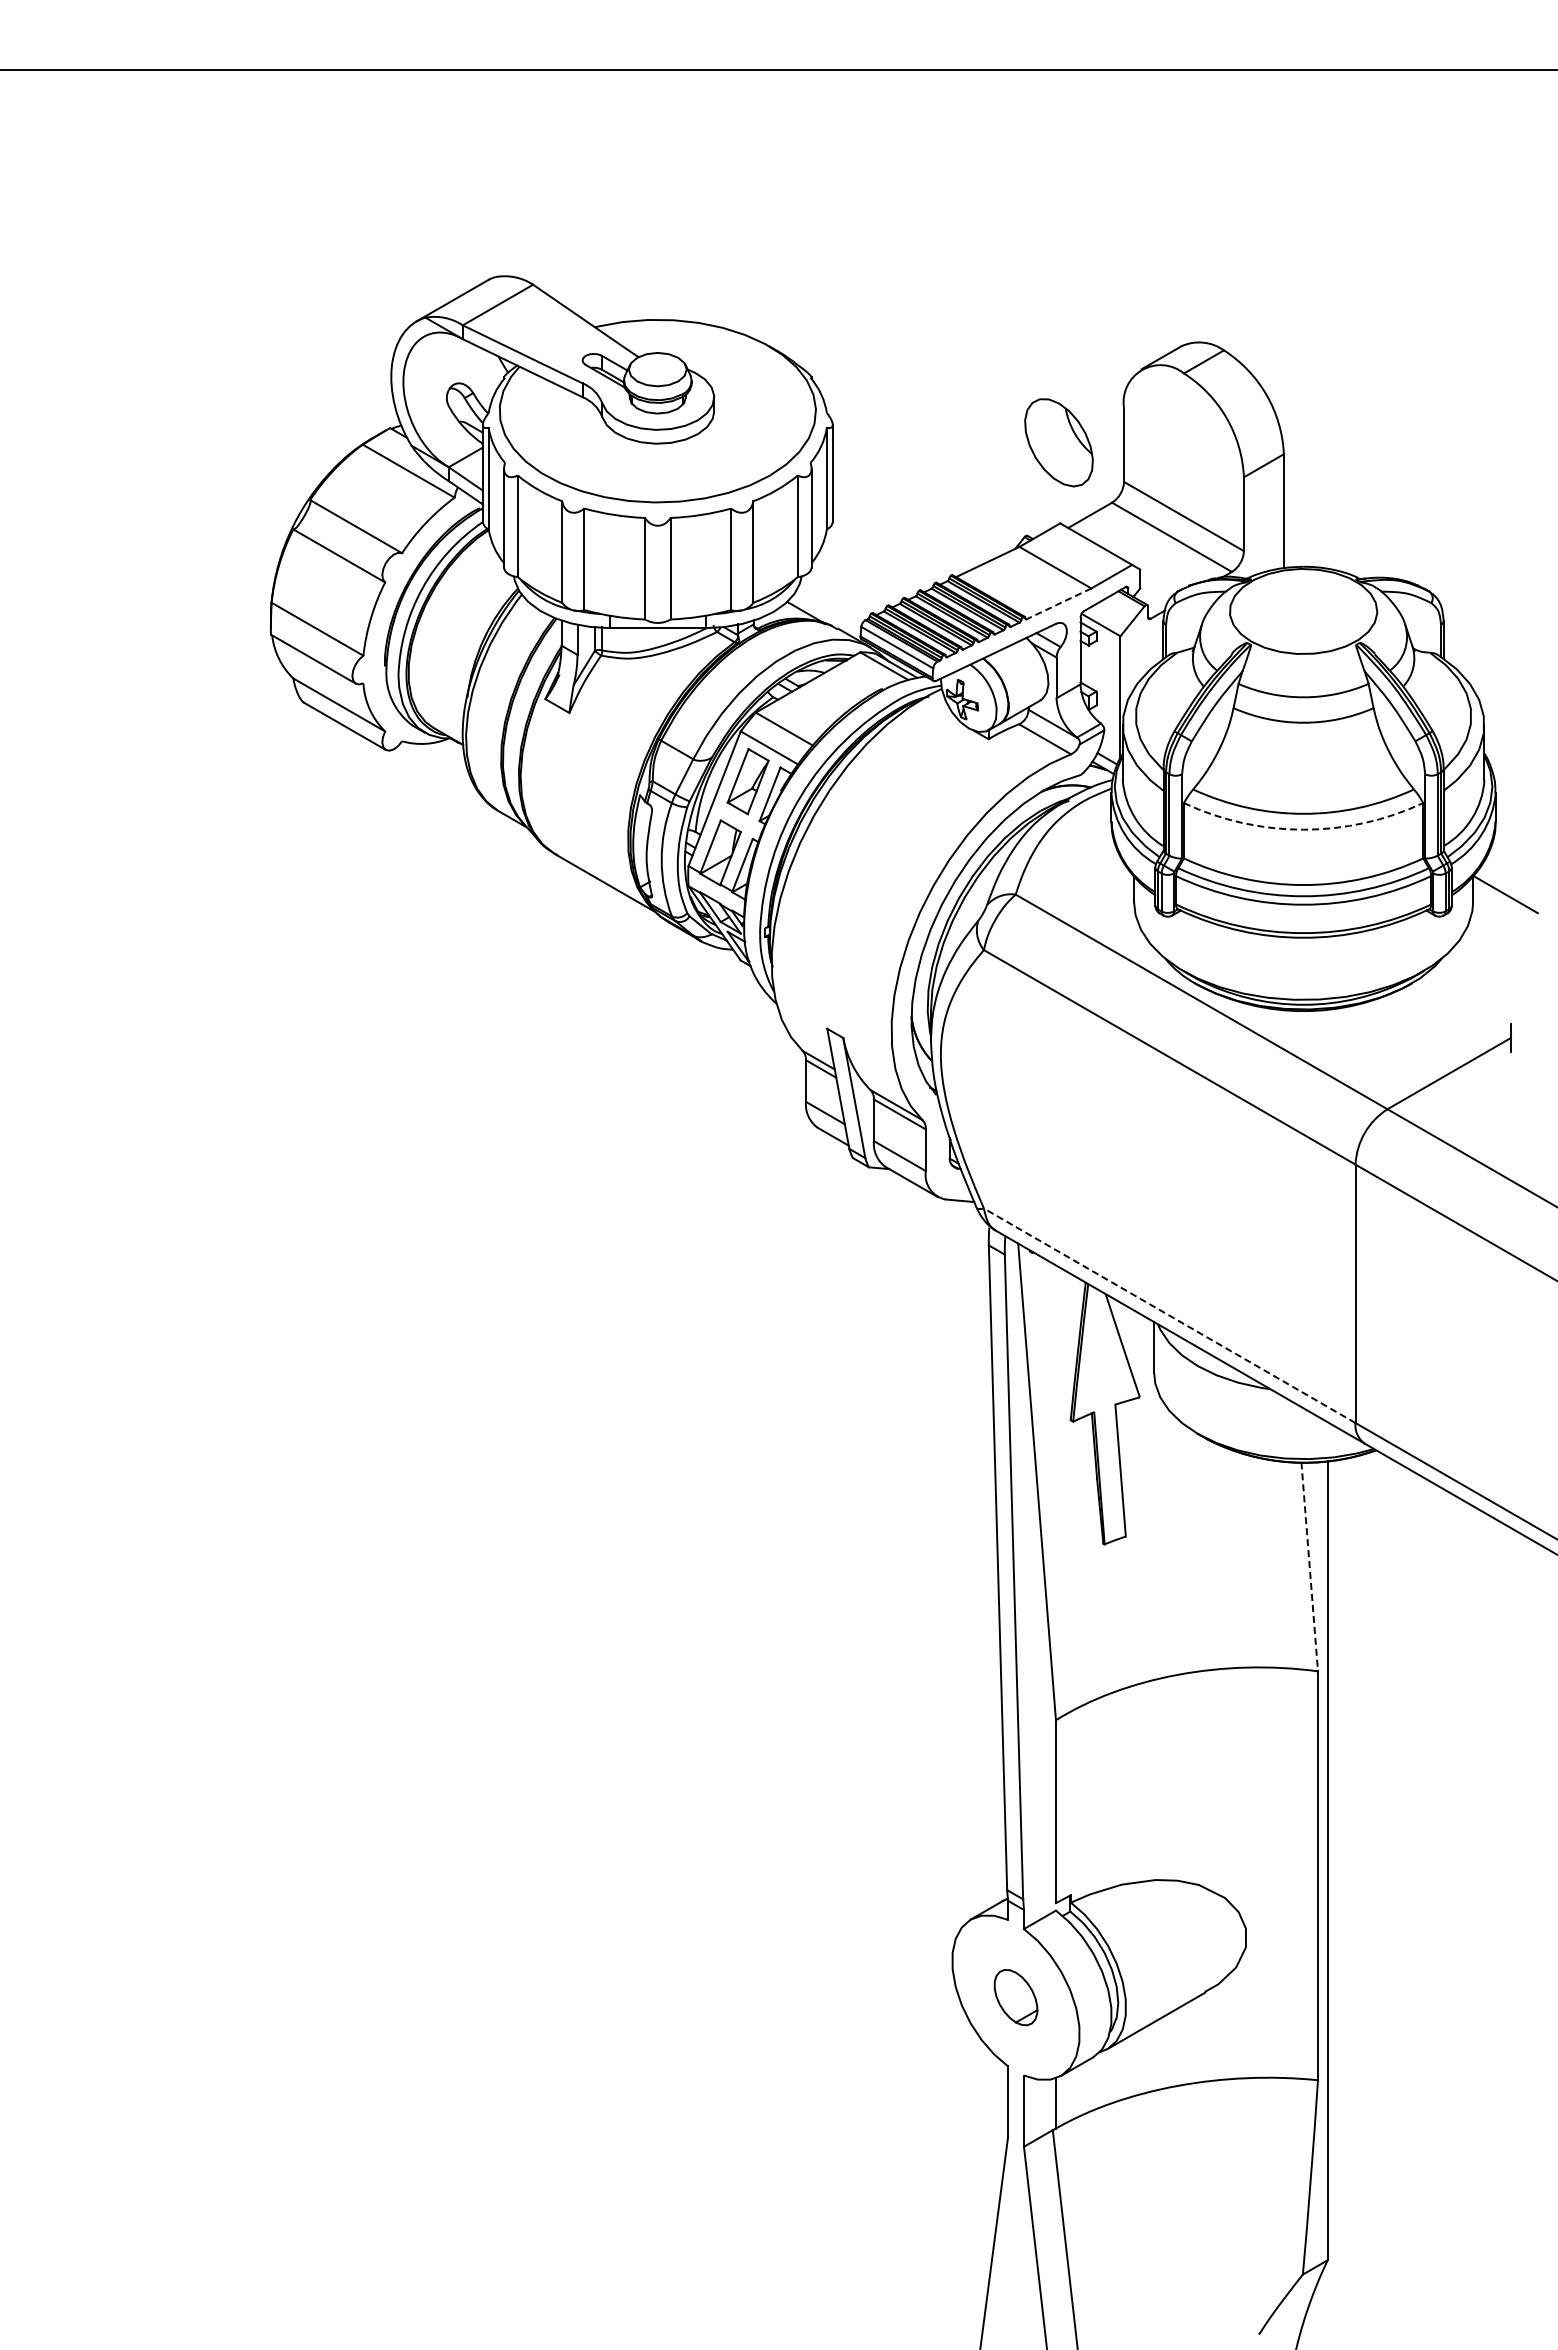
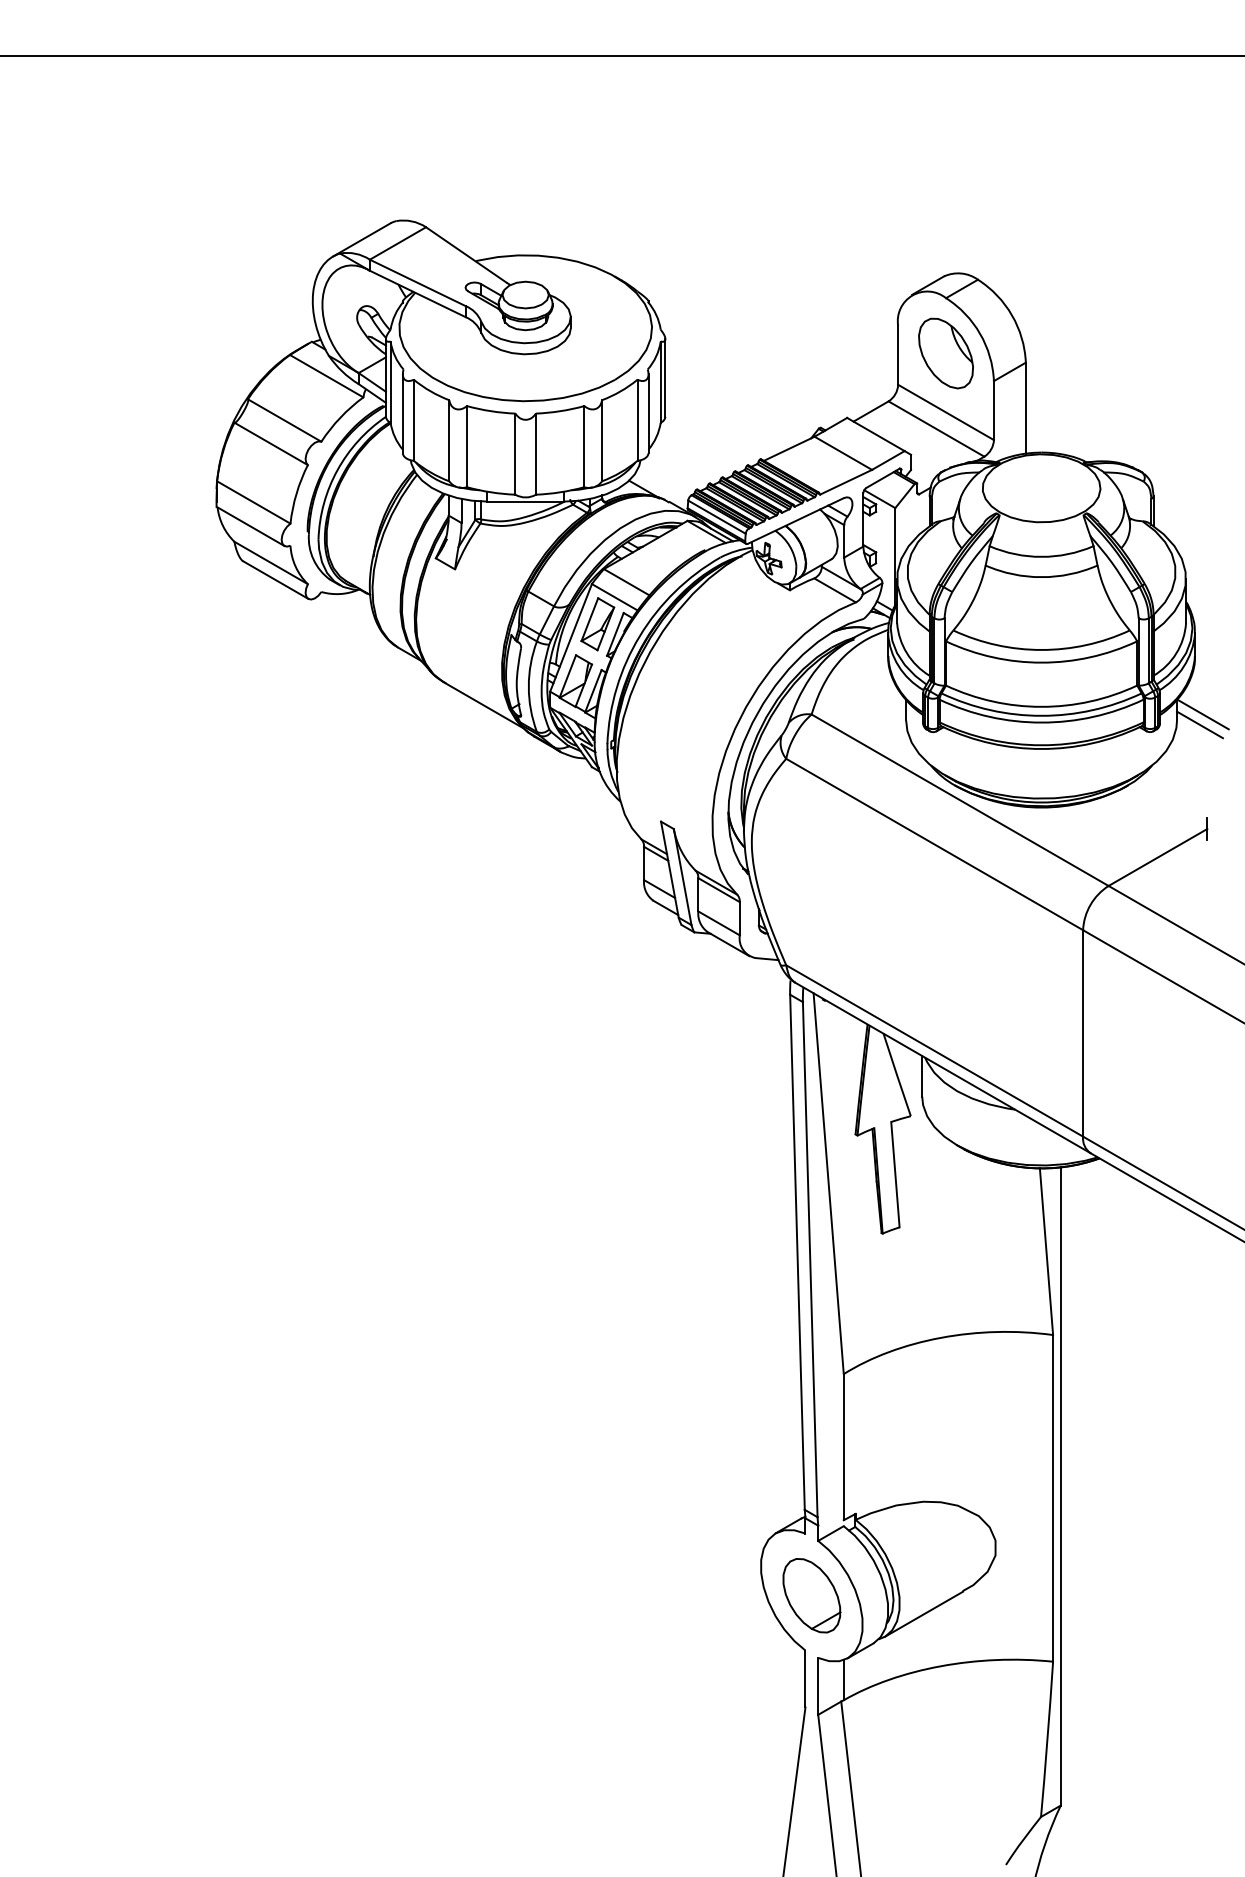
part: (1058, 442) -> (945, 353), moved
line: (1059, 603) -> (846, 481), dashed -> solid
arc: (1303, 829) -> (1041, 662), dashed -> solid
line: (1501, 907) -> (1199, 724), added
line: (1169, 1315) -> (934, 1050), dashed -> solid
line: (1309, 1566) -> (1046, 1251), dashed -> solid
part: (1015, 1997) -> (811, 1595), size x1.67

